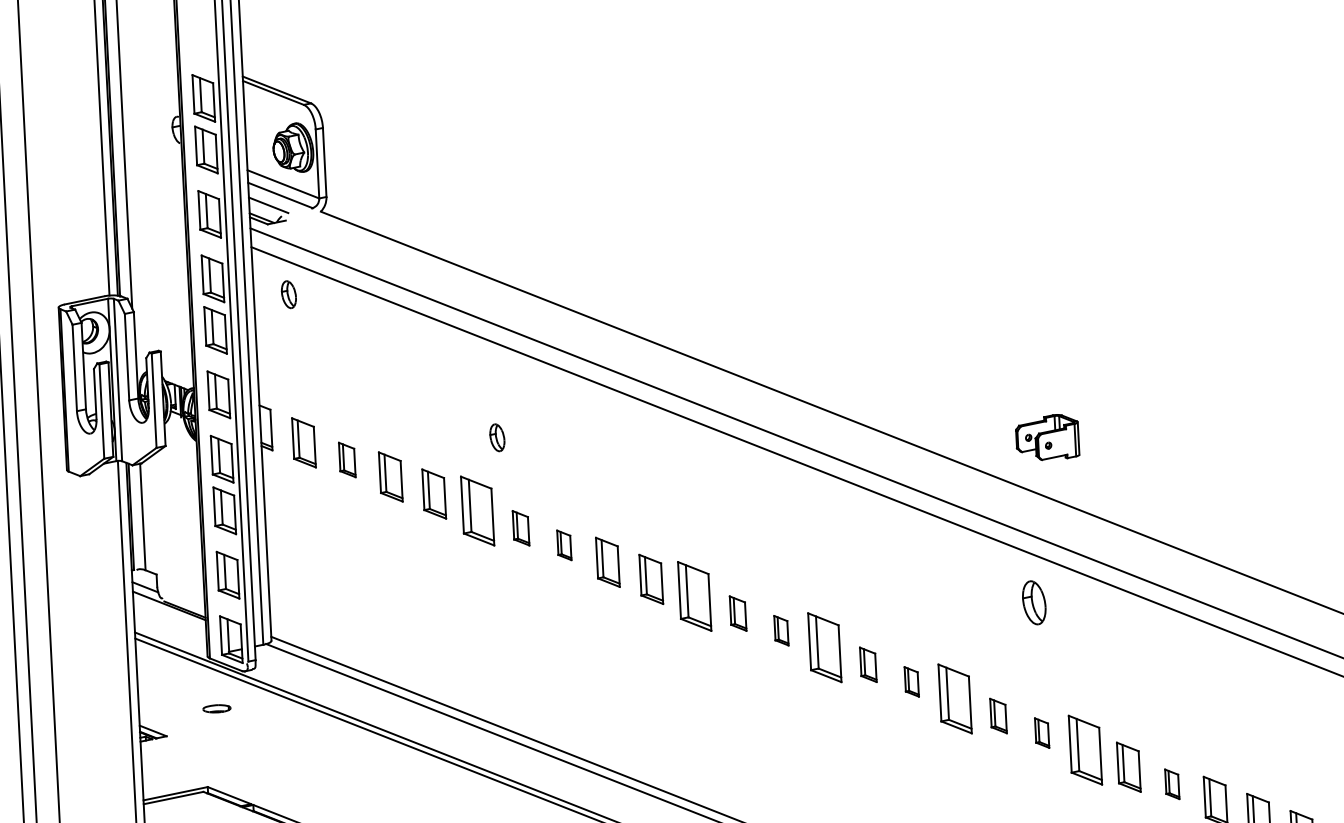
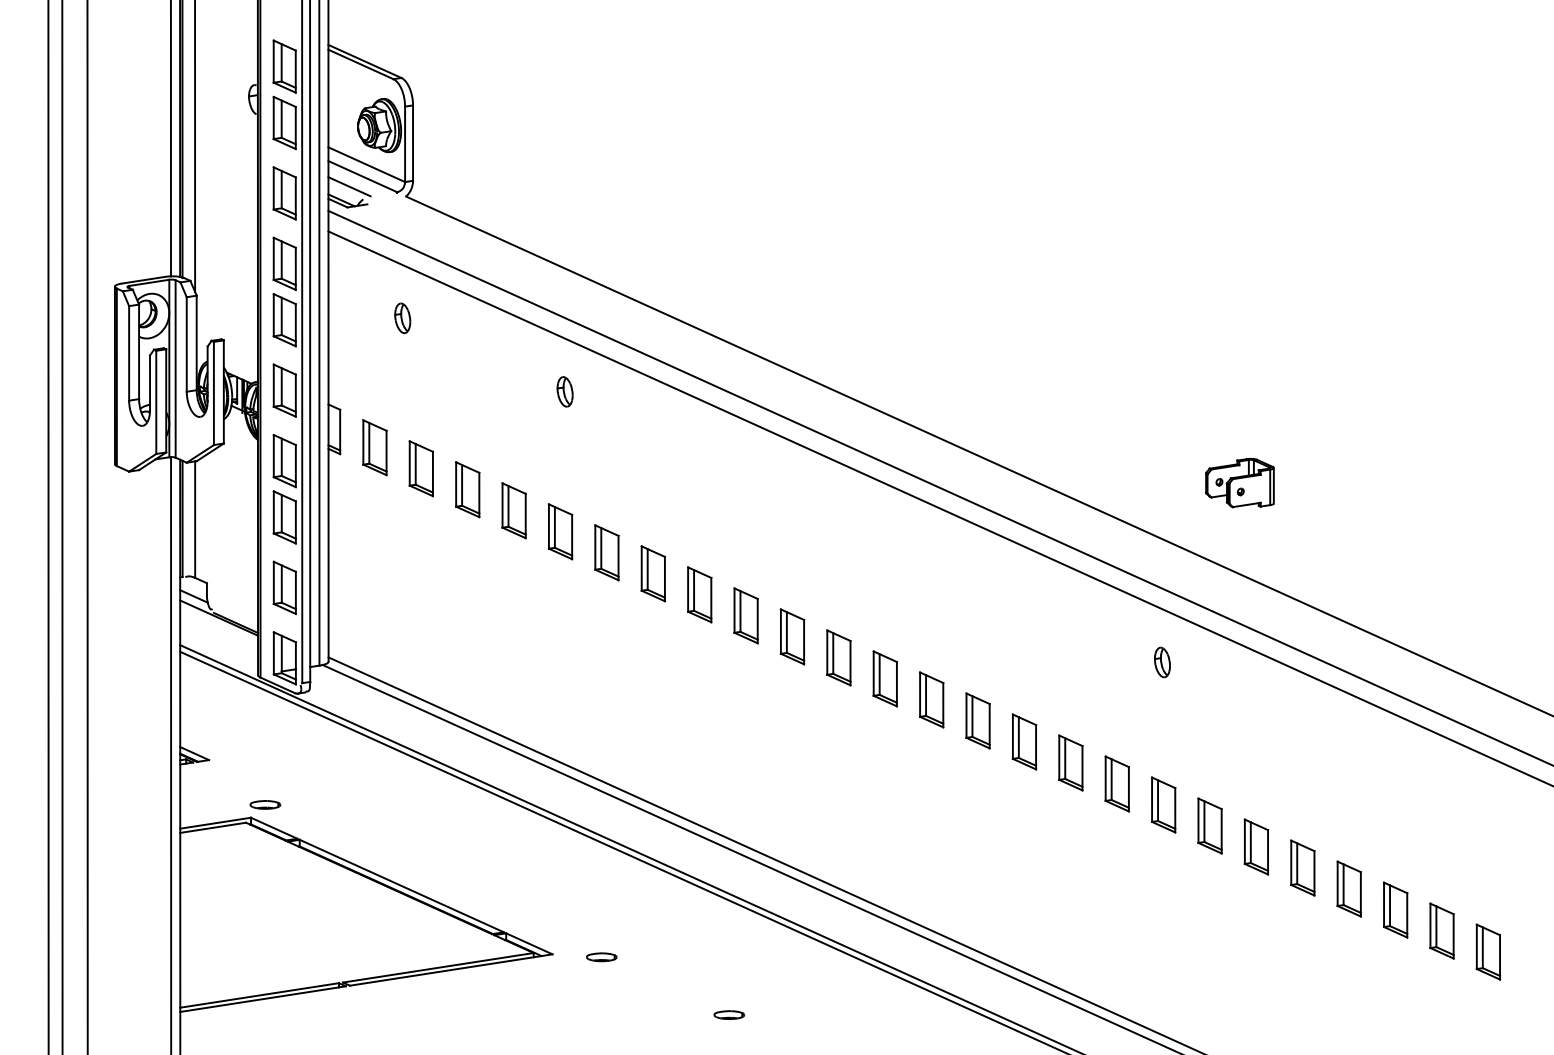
part: (288, 293) -> (402, 317), moved
part: (496, 437) -> (564, 391), moved
part: (1047, 438) -> (1239, 483), moved
part: (346, 459) -> (420, 468), size x1.43
part: (477, 510) -> (560, 531), size x0.71
part: (520, 527) -> (606, 552), size x1.43
part: (563, 545) -> (652, 573), size x1.67
part: (694, 596) -> (792, 636), size x0.71
part: (1034, 602) -> (1162, 662), size x0.62
part: (737, 613) -> (838, 657), size x1.43
part: (780, 630) -> (884, 678), size x1.67
part: (824, 647) -> (931, 699), size x0.71
part: (867, 664) -> (977, 720), size x1.43
part: (911, 681) -> (1024, 741), size x1.67
part: (954, 698) -> (1070, 762), size x0.71
part: (217, 708) -> (265, 804), moved
part: (997, 715) -> (1116, 783), size x1.43
part: (1041, 732) -> (1163, 804), size x1.67
part: (1084, 749) -> (1209, 825), size x0.71
part: (1171, 783) -> (1302, 867), size x1.67

